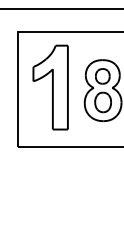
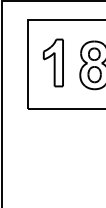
part: (49, 86) -> (52, 62), size x0.71

